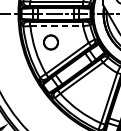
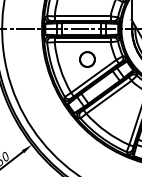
line: (56, 26) -> (82, 42), dashed -> solid
circle: (51, 42) -> (87, 59), moved

